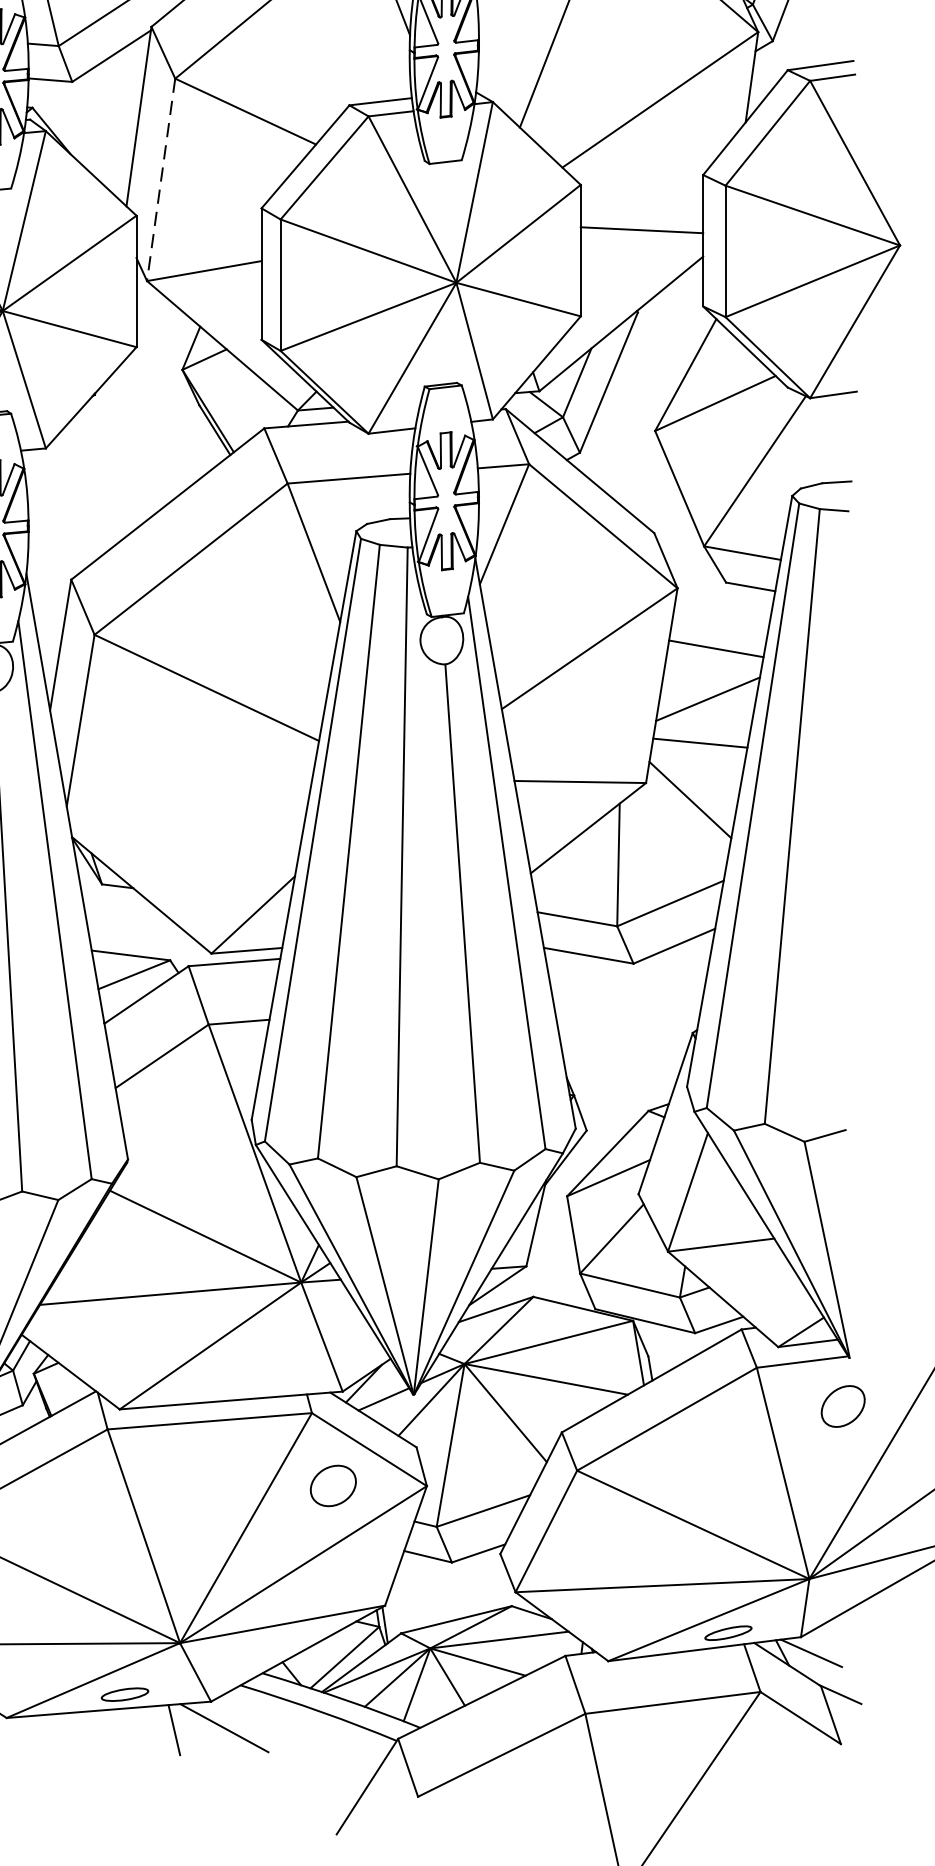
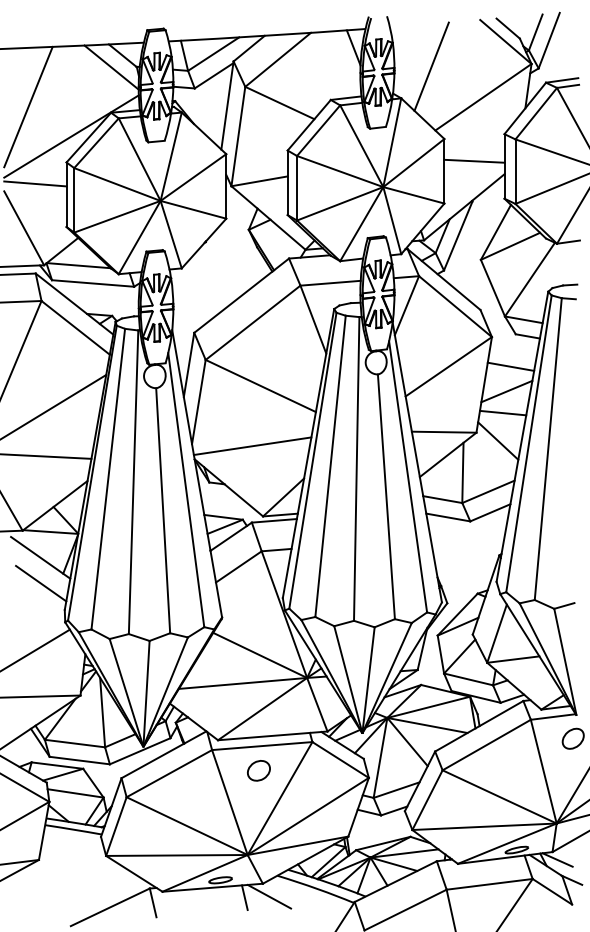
line: (161, 181) -> (238, 137), dashed -> solid
line: (189, 811) -> (252, 446), added
part: (332, 1485) -> (258, 770), moved

